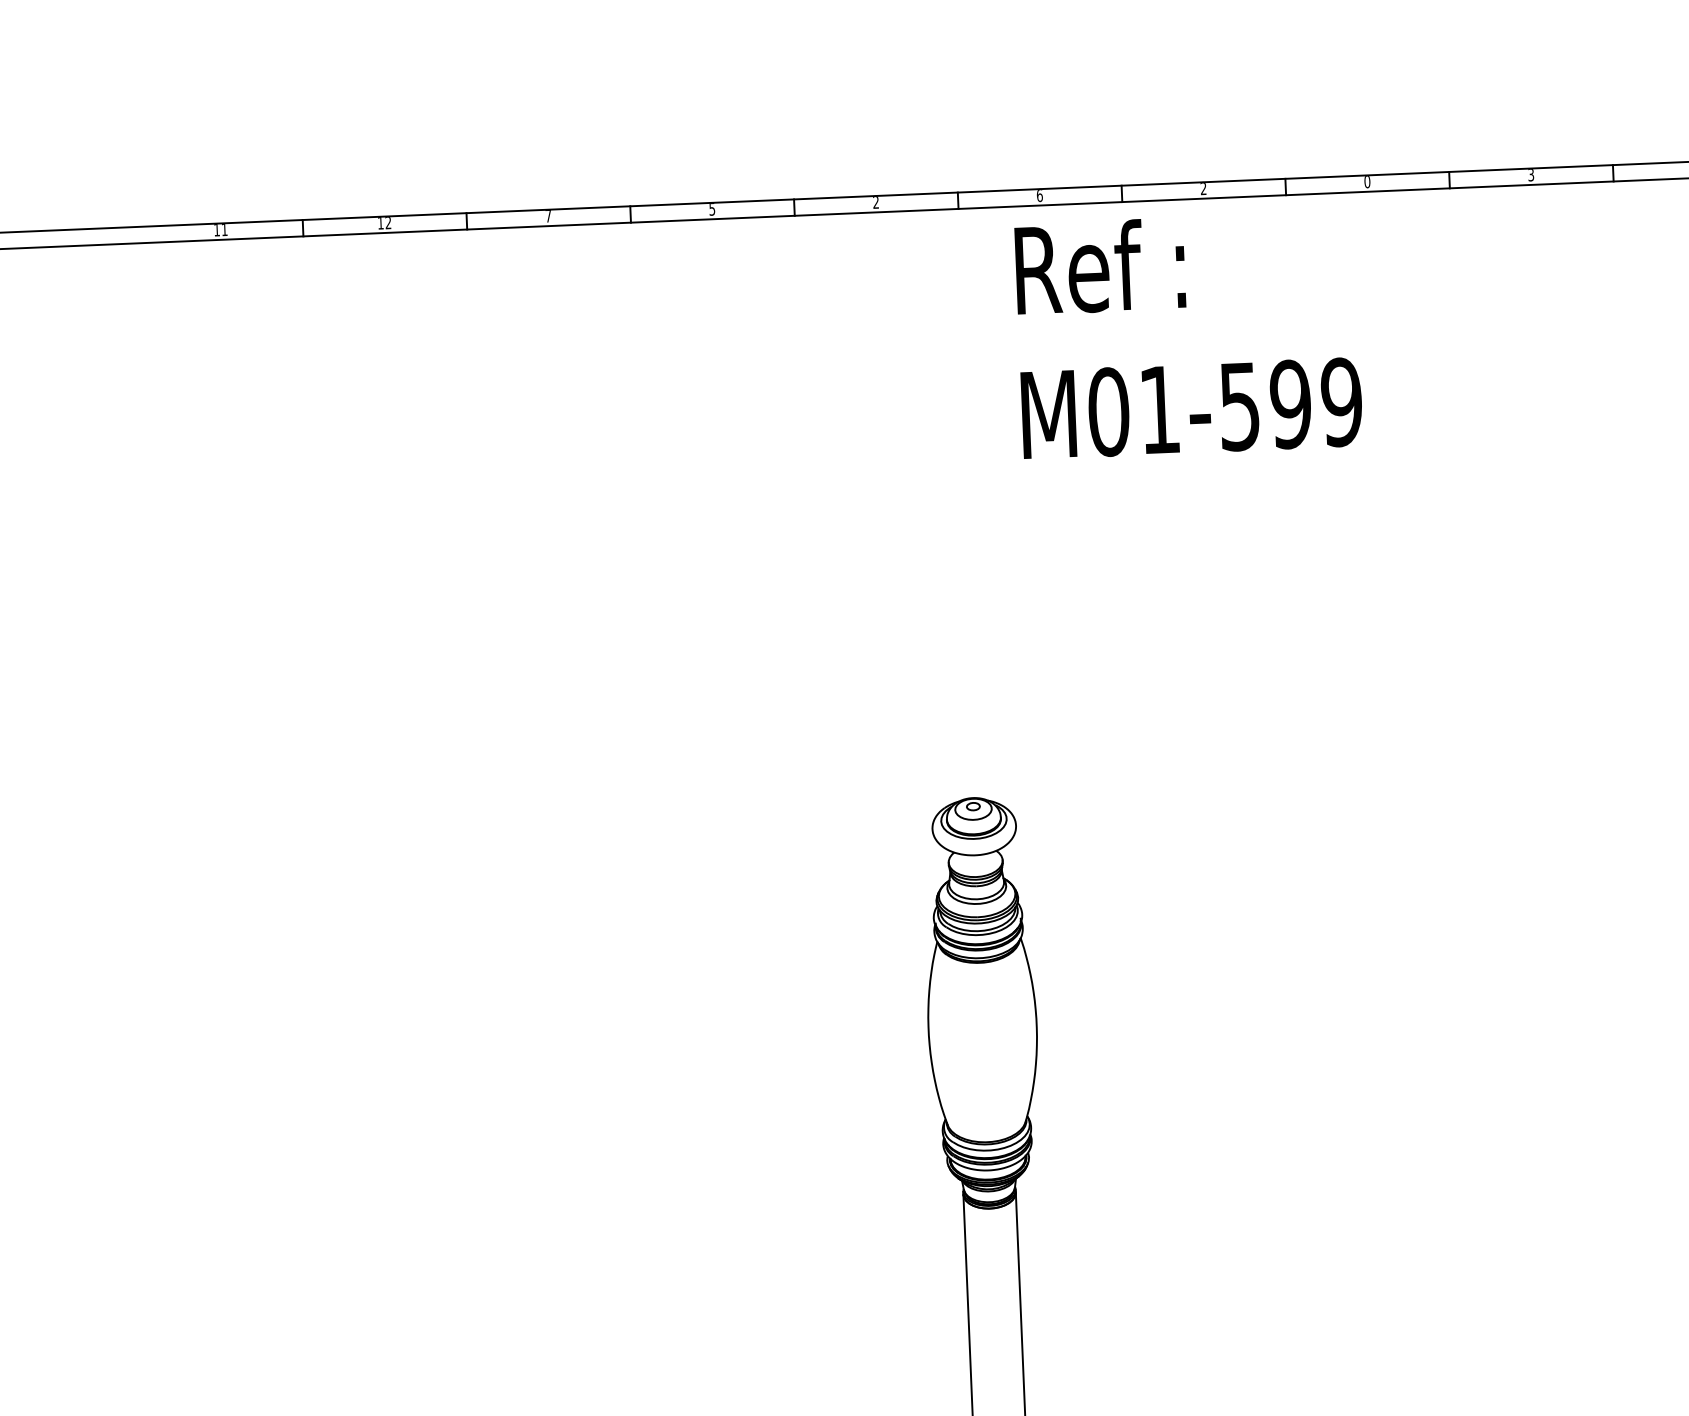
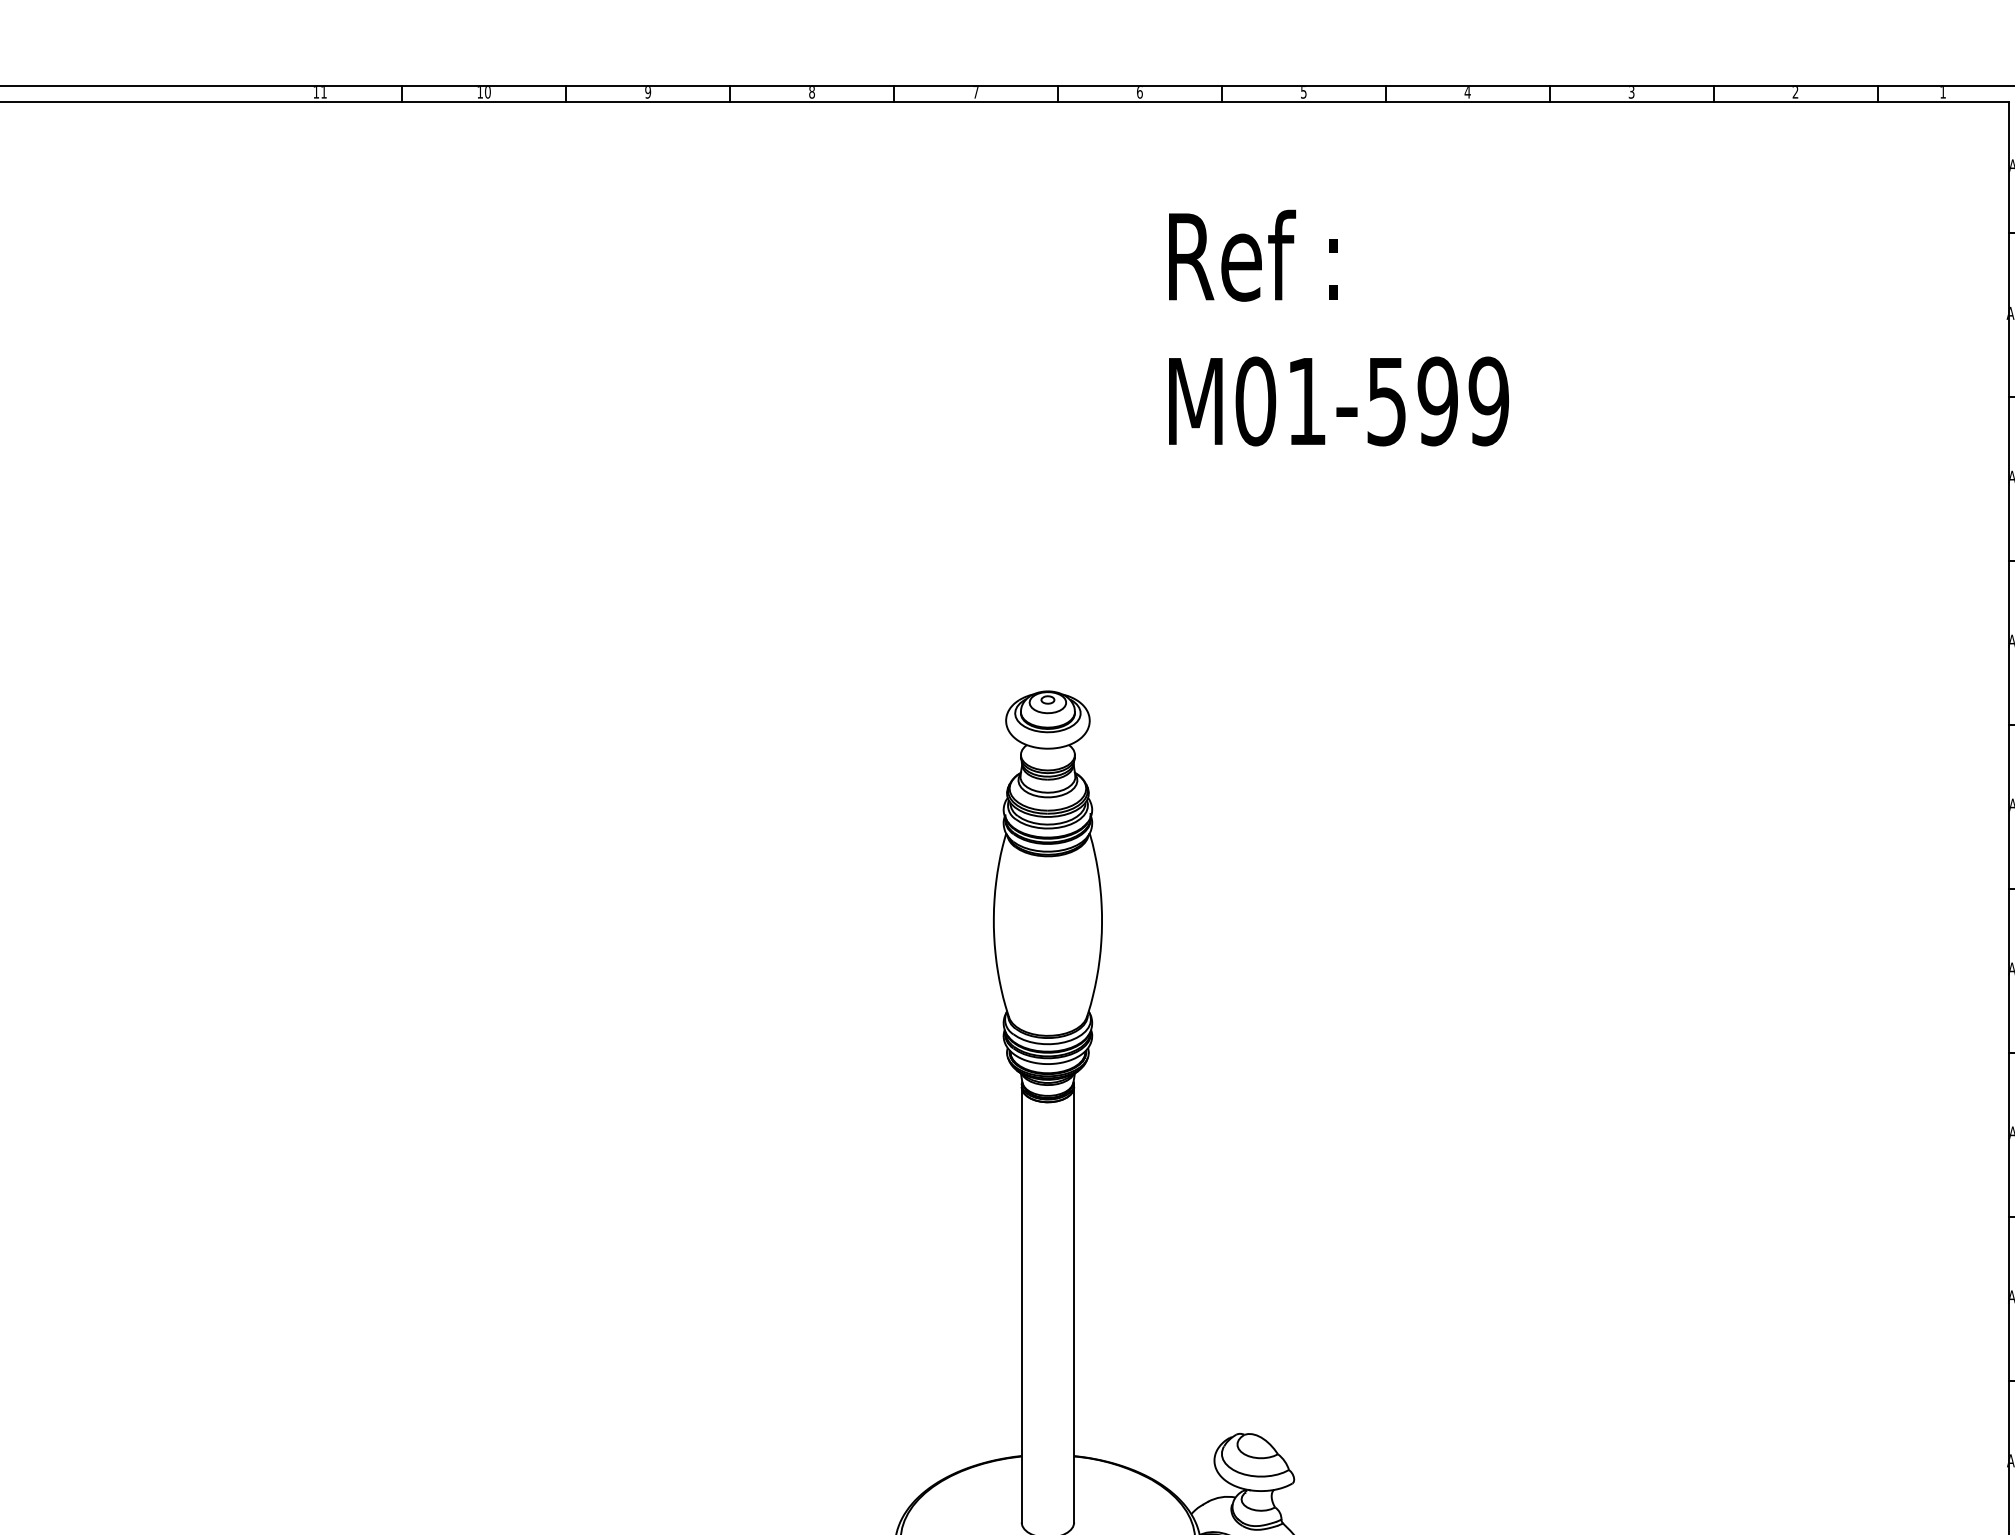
text: (1367, 182) -> (1467, 92), 0 -> 4
text: (1203, 188) -> (1303, 92), 2 -> 5
text: (875, 202) -> (975, 92), 2 -> 7
text: (711, 209) -> (811, 92), 5 -> 8
text: (548, 216) -> (648, 92), 7 -> 9
text: (388, 223) -> (487, 92), 12 -> 10
text: (1188, 334) -> (1338, 327), moved

